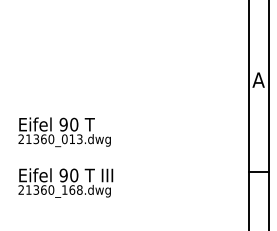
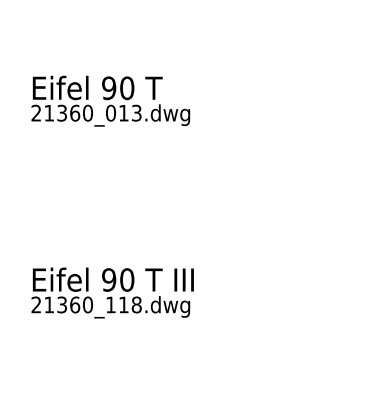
text: (64, 132) -> (110, 101), moved
text: (72, 189) -> (124, 304), 21360_168.dwg -> 21360_118.dwg

